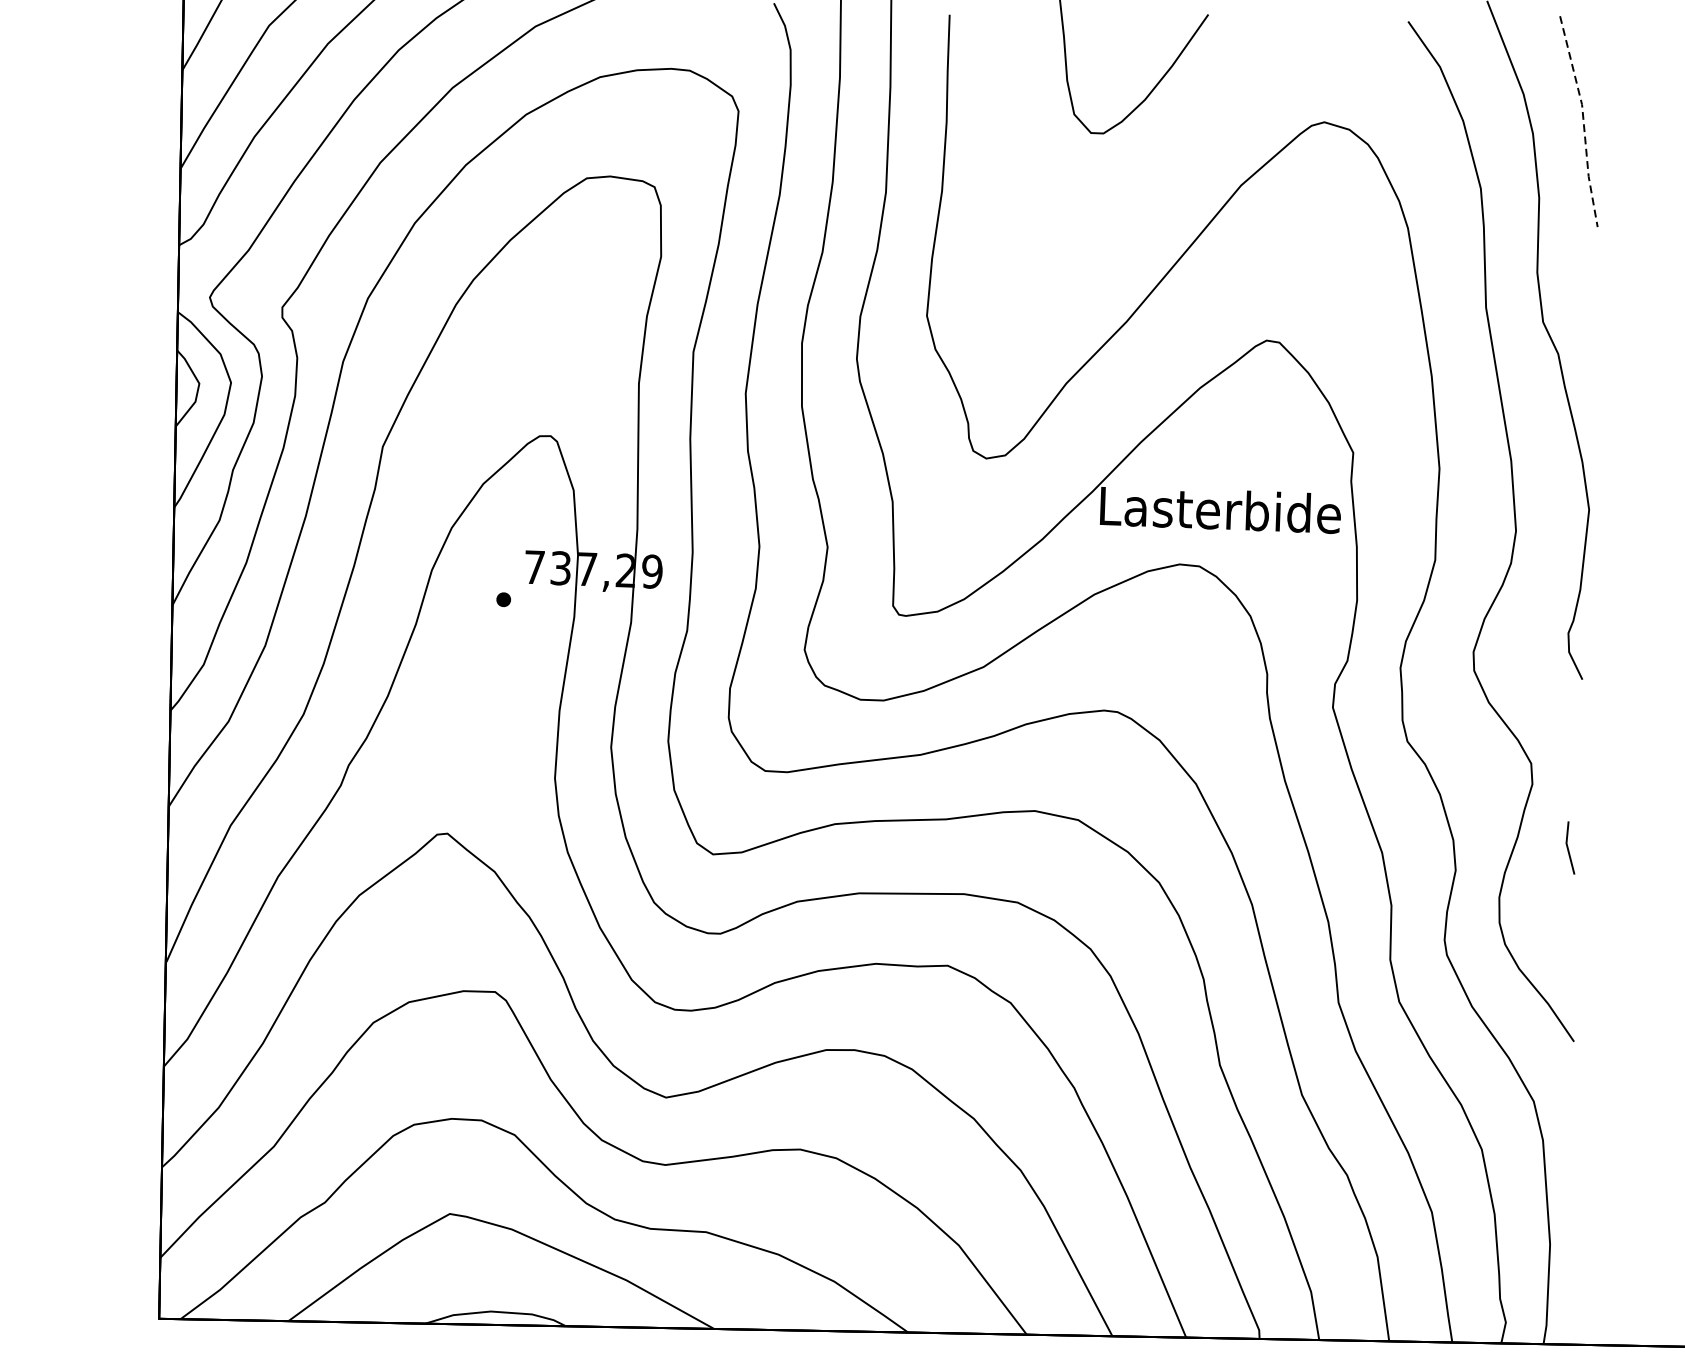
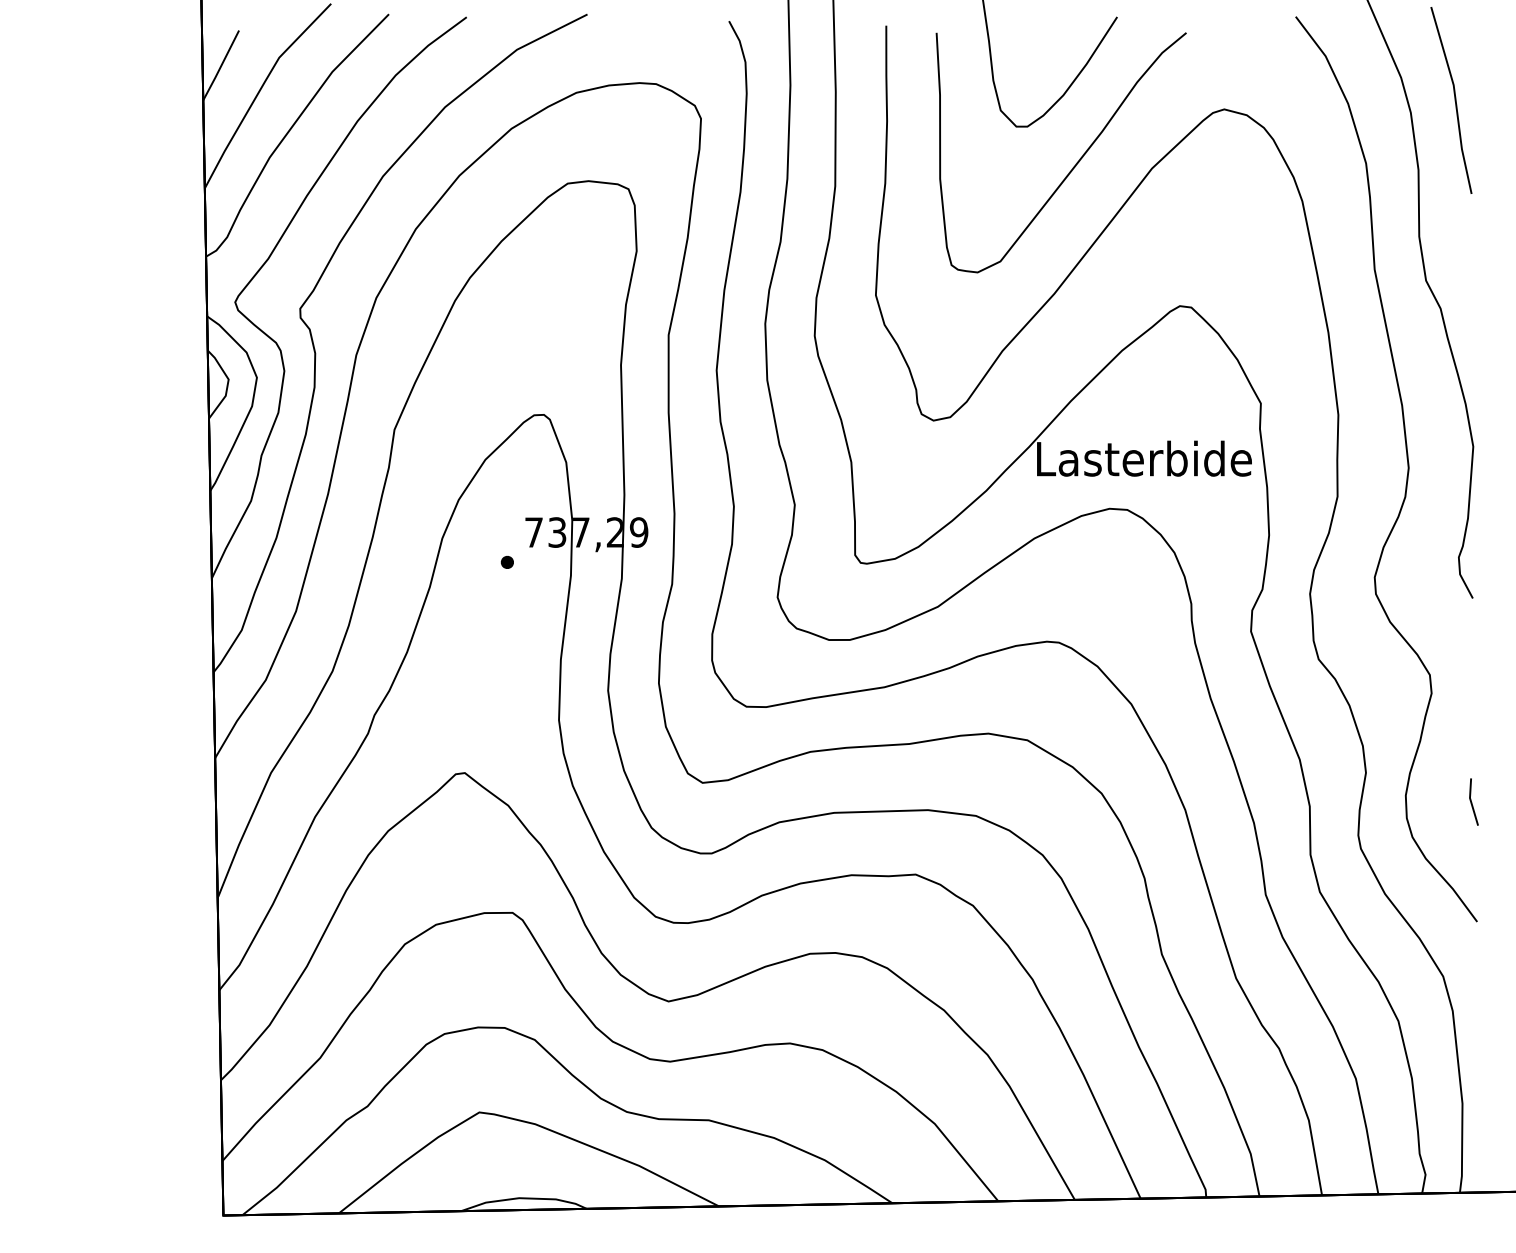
line: (1583, 121) -> (1455, 100), dashed -> solid
curve: (1156, 175) -> (1076, 162), added
line: (1569, 848) -> (1472, 802), moved

